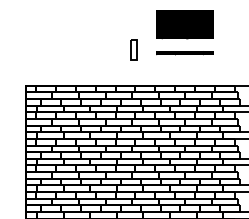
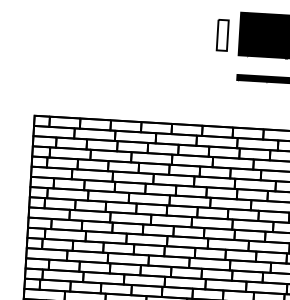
part: (133, 49) -> (222, 34), moved

